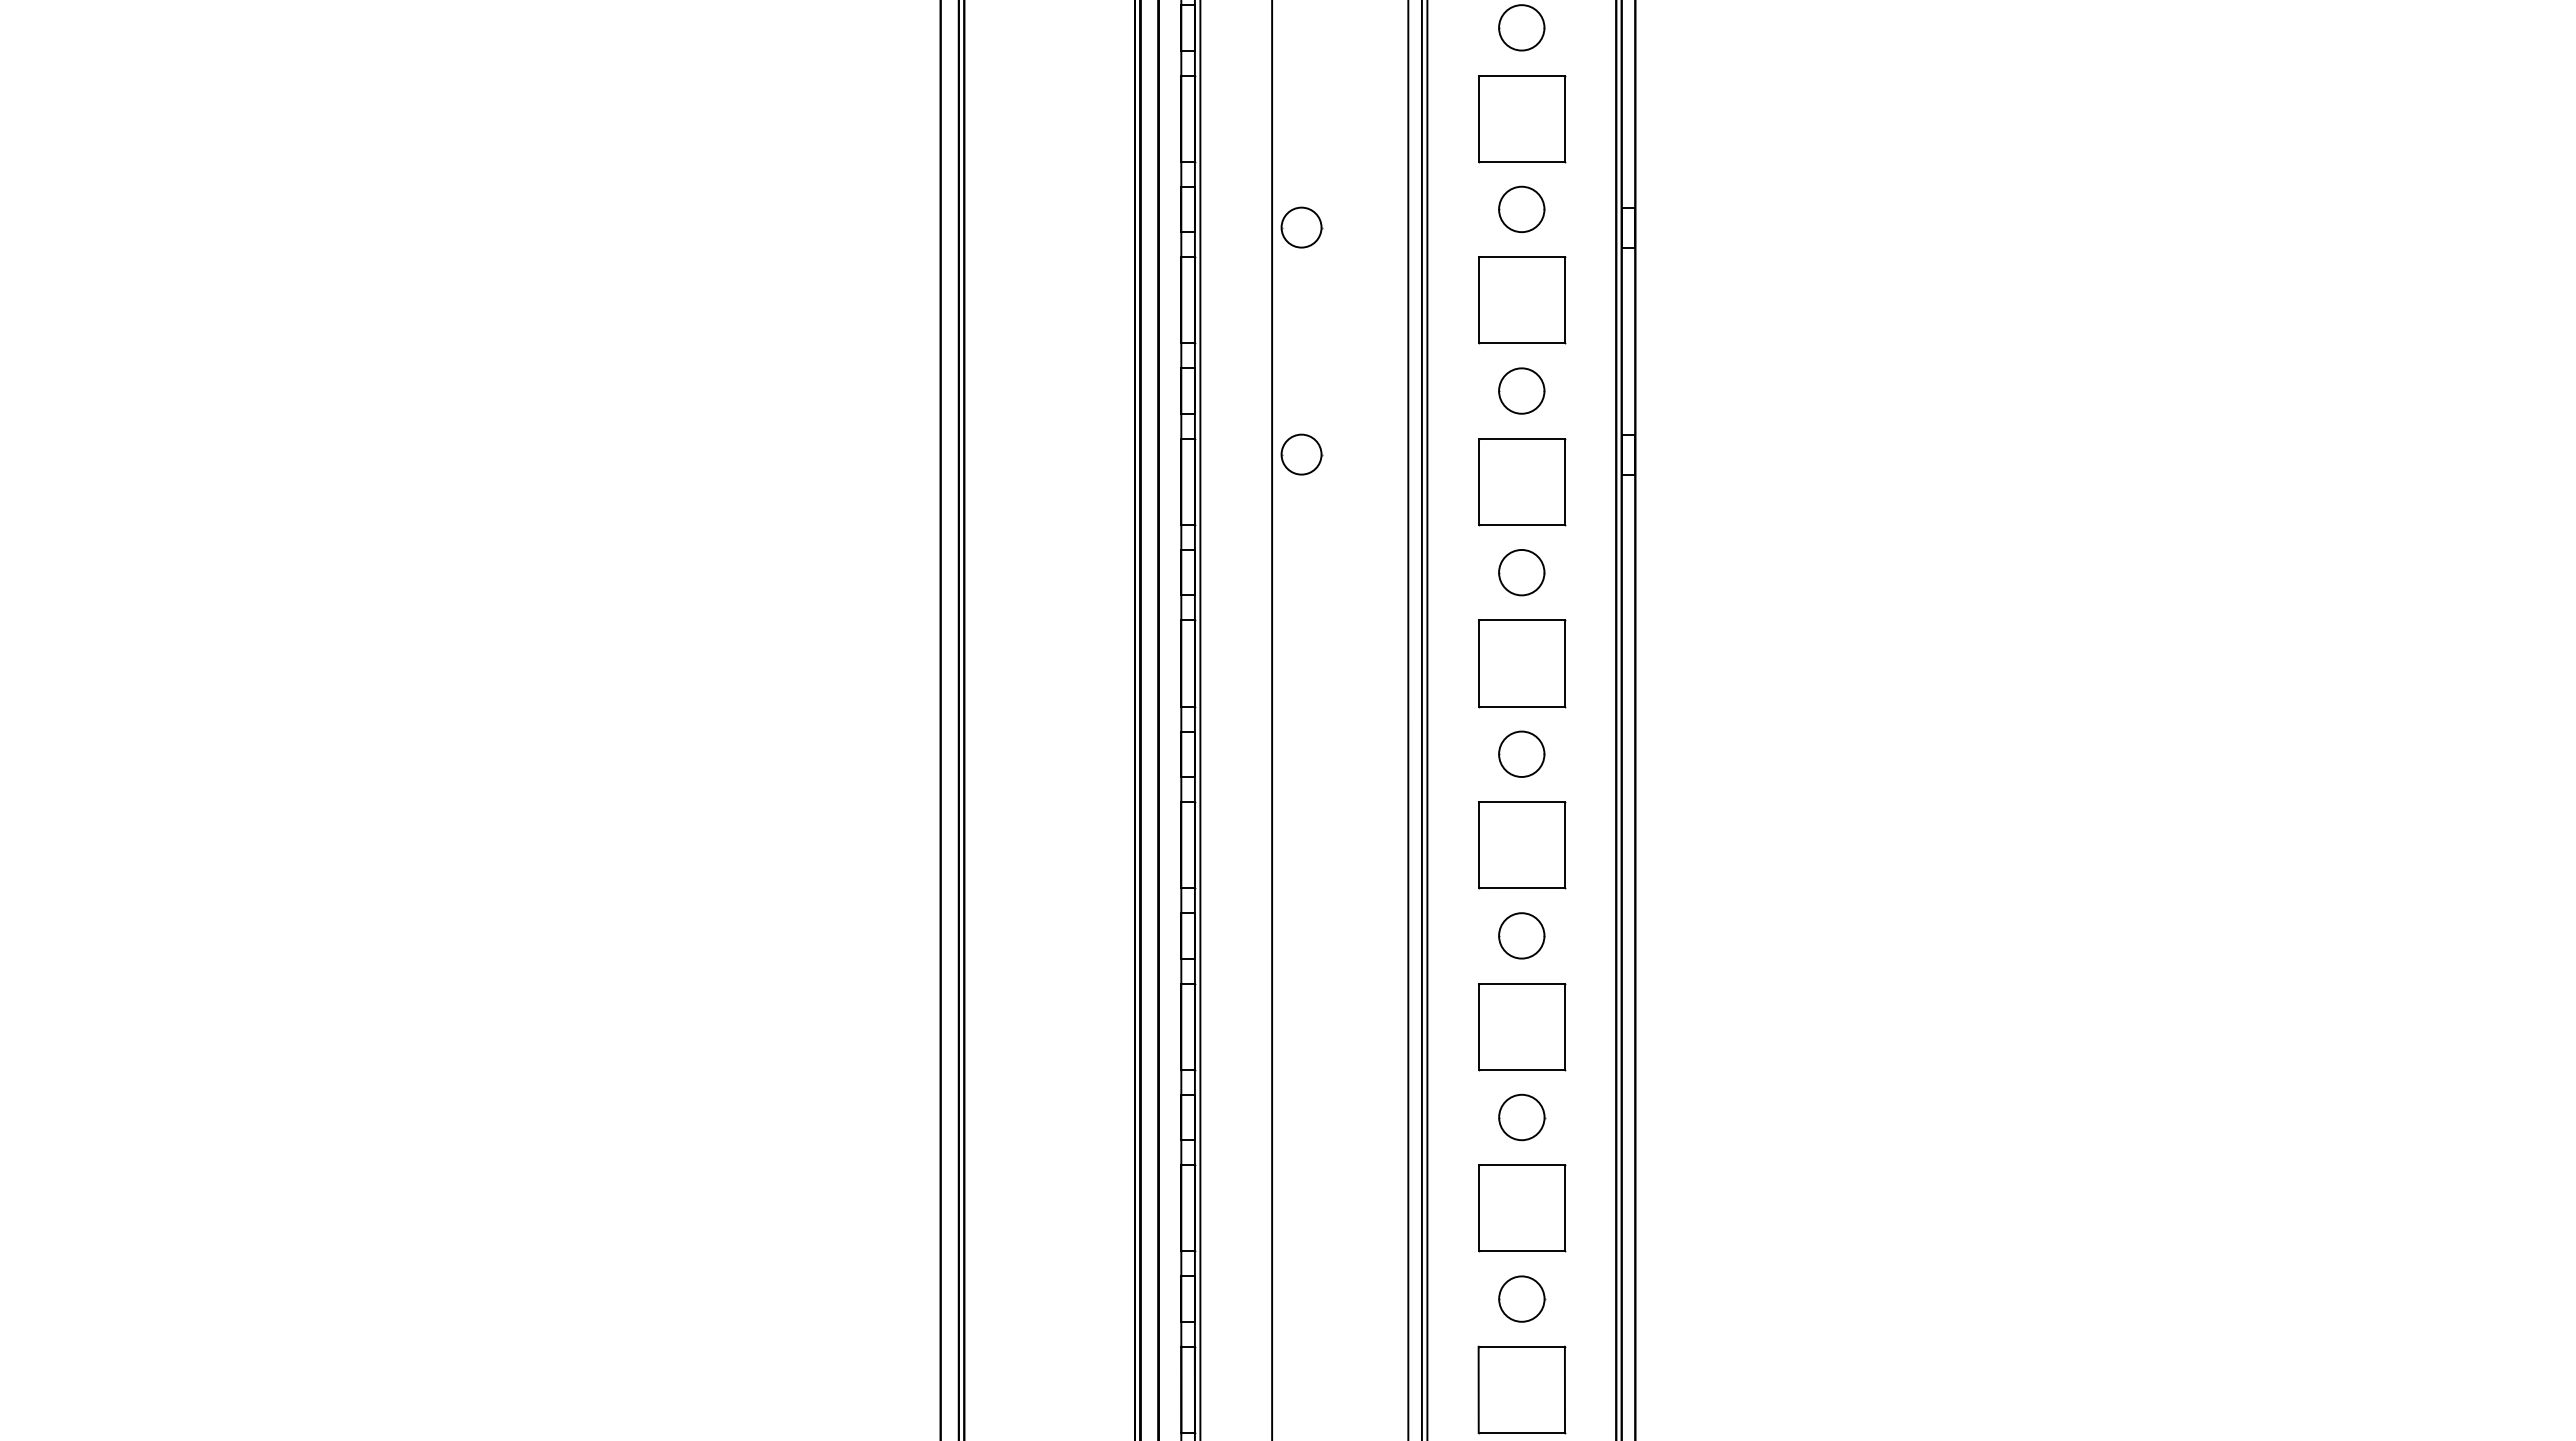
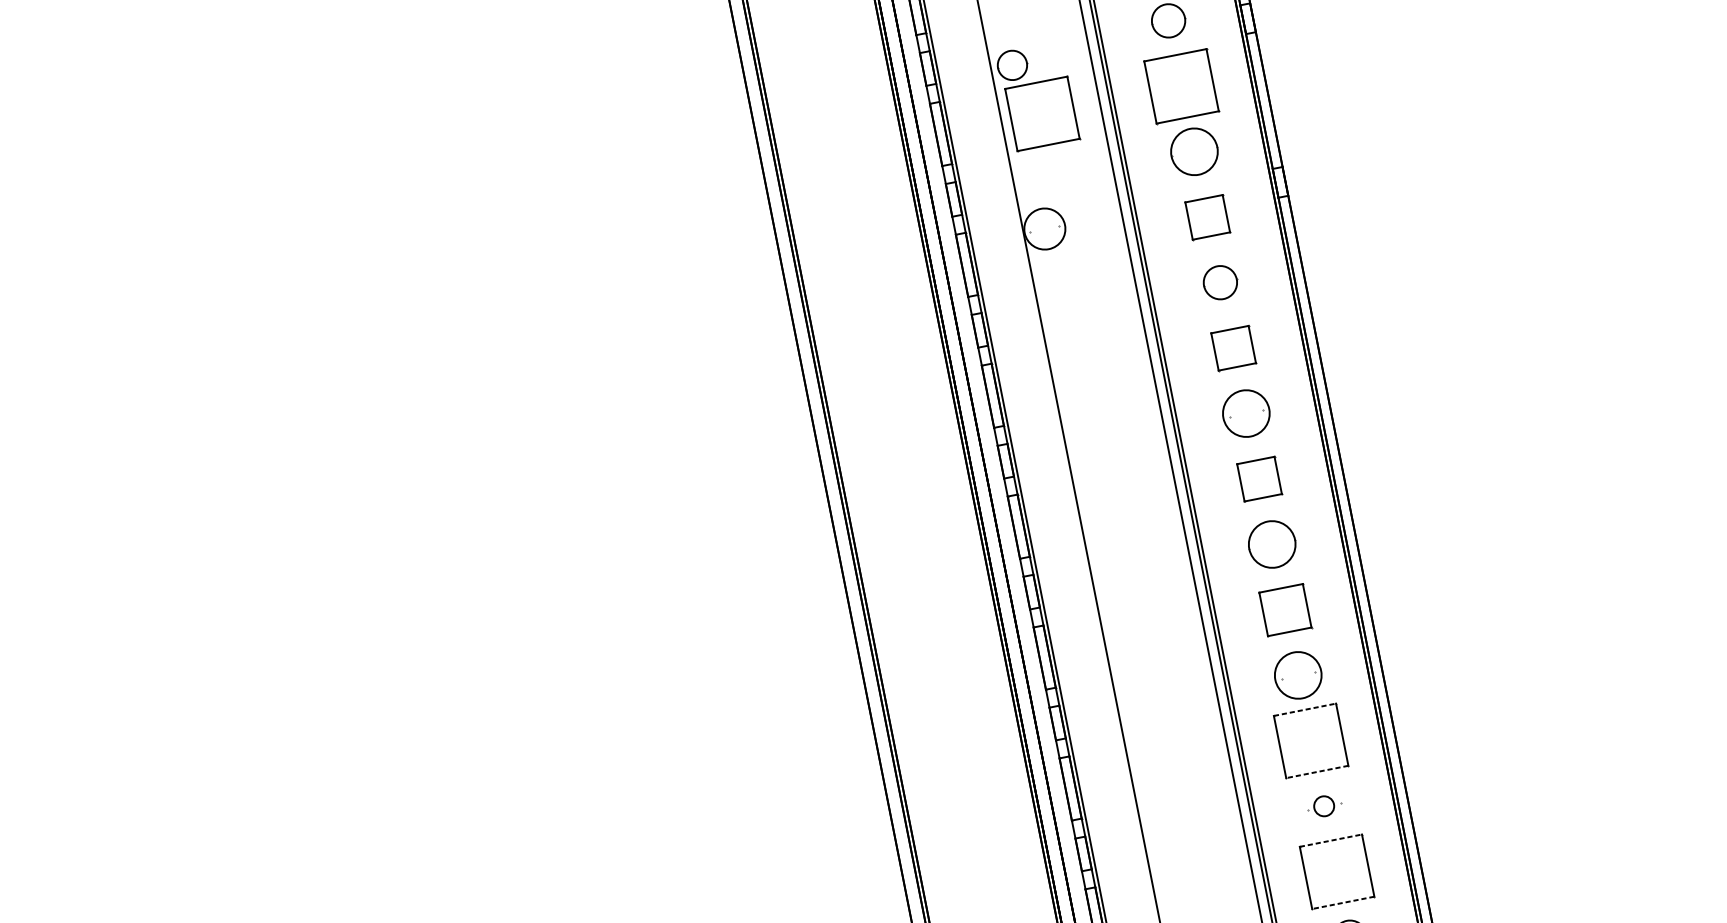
part: (1329, 300) -> (1043, 113), added
circle: (1521, 390) -> (1194, 151), size x1.4
circle: (1301, 454) -> (1044, 228), size x1.4
part: (1522, 482) -> (1208, 217), size x0.6
part: (1522, 663) -> (1233, 348), size x0.6
circle: (1521, 753) -> (1246, 413), size x1.4
part: (1522, 845) -> (1259, 479), size x0.6
circle: (1521, 935) -> (1272, 544), size x1.4
part: (1522, 1027) -> (1285, 610), size x0.7
circle: (1521, 1117) -> (1298, 675), size x1.4
line: (1522, 1165) -> (1305, 709), solid -> dashed
line: (1521, 1251) -> (1317, 772), solid -> dashed
circle: (1521, 1298) -> (1323, 805), size x0.6
line: (1522, 1346) -> (1331, 840), solid -> dashed
line: (1521, 1433) -> (1343, 903), solid -> dashed

